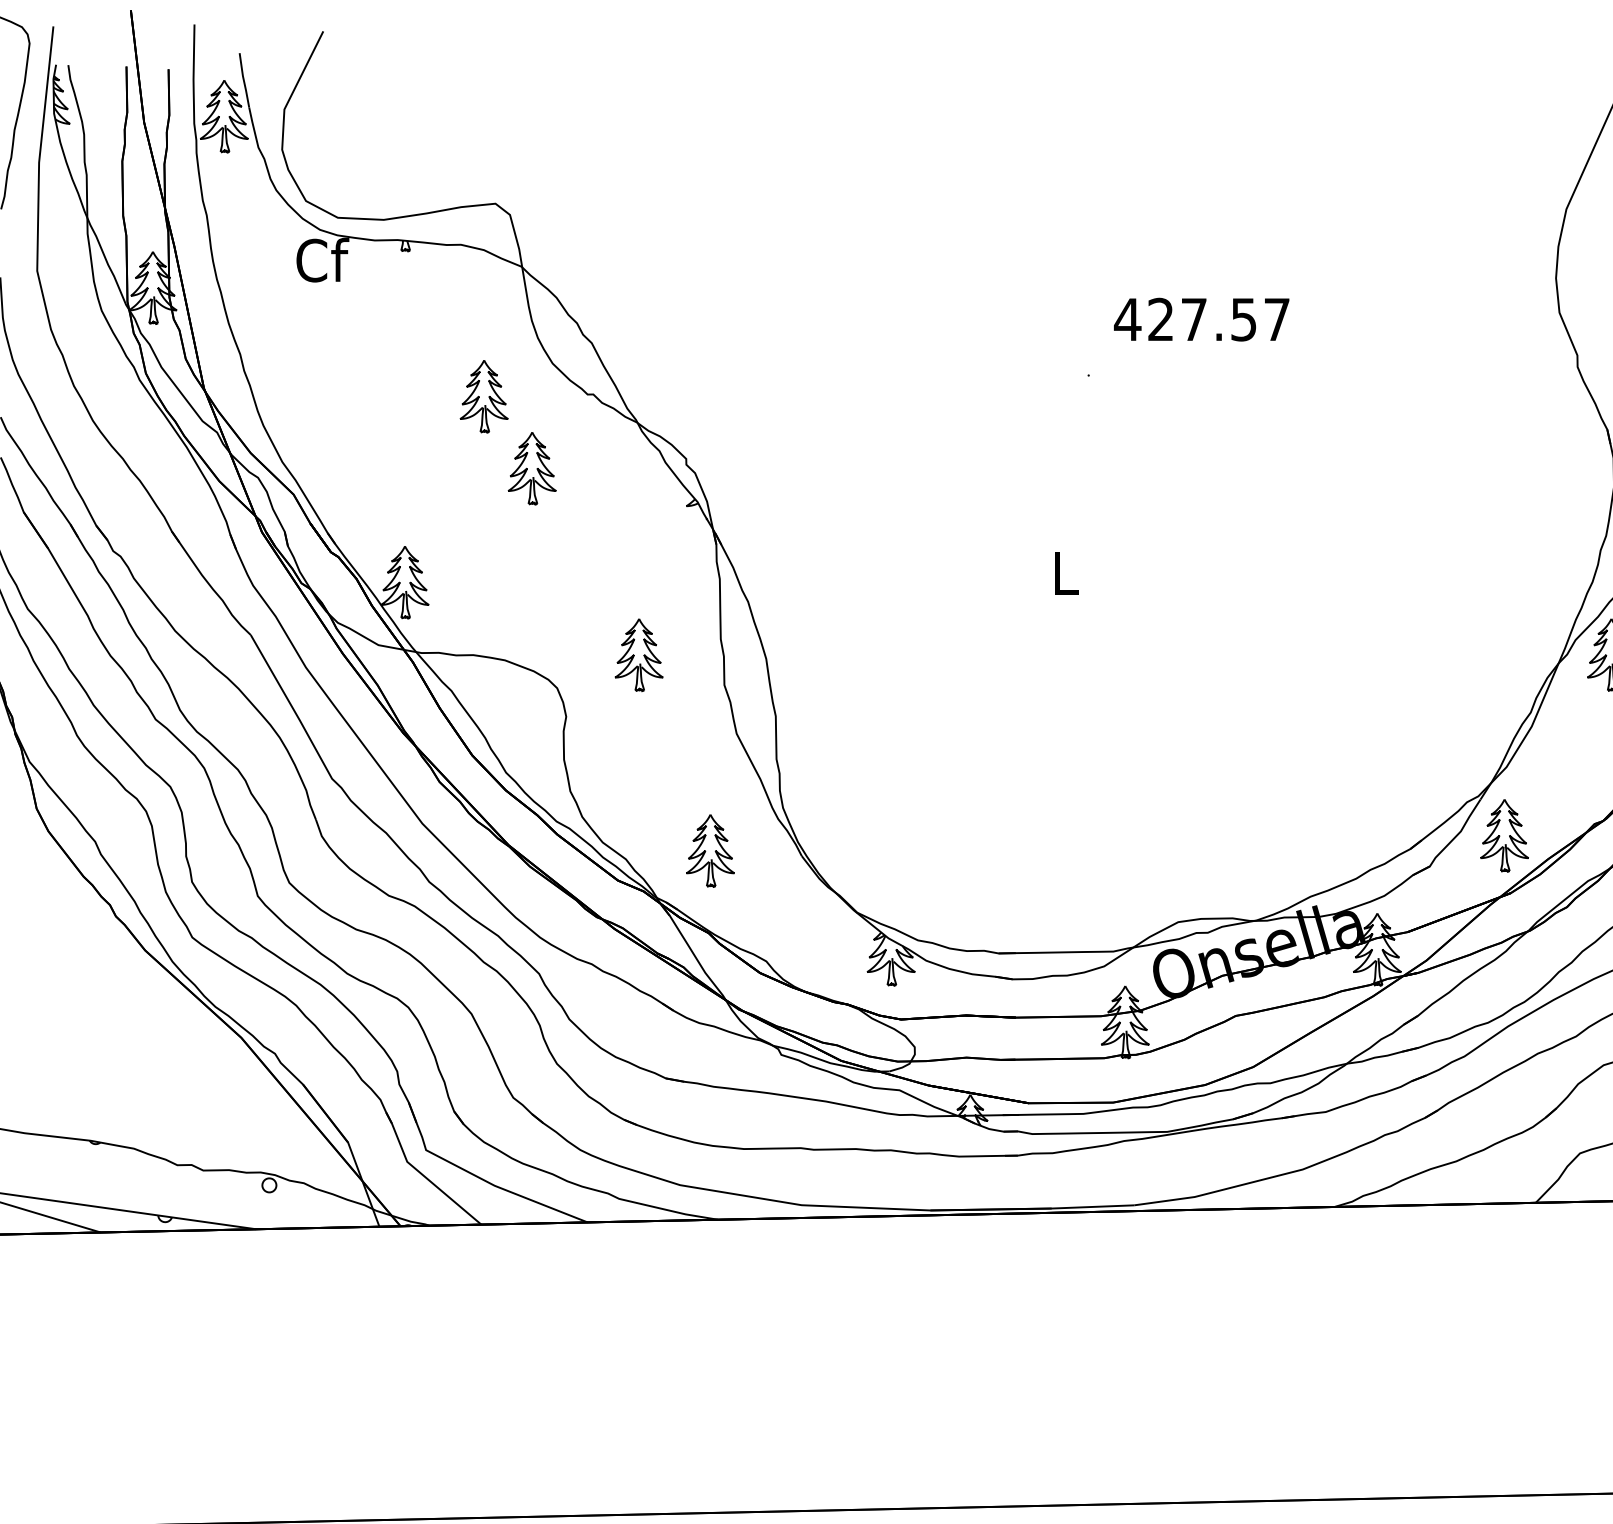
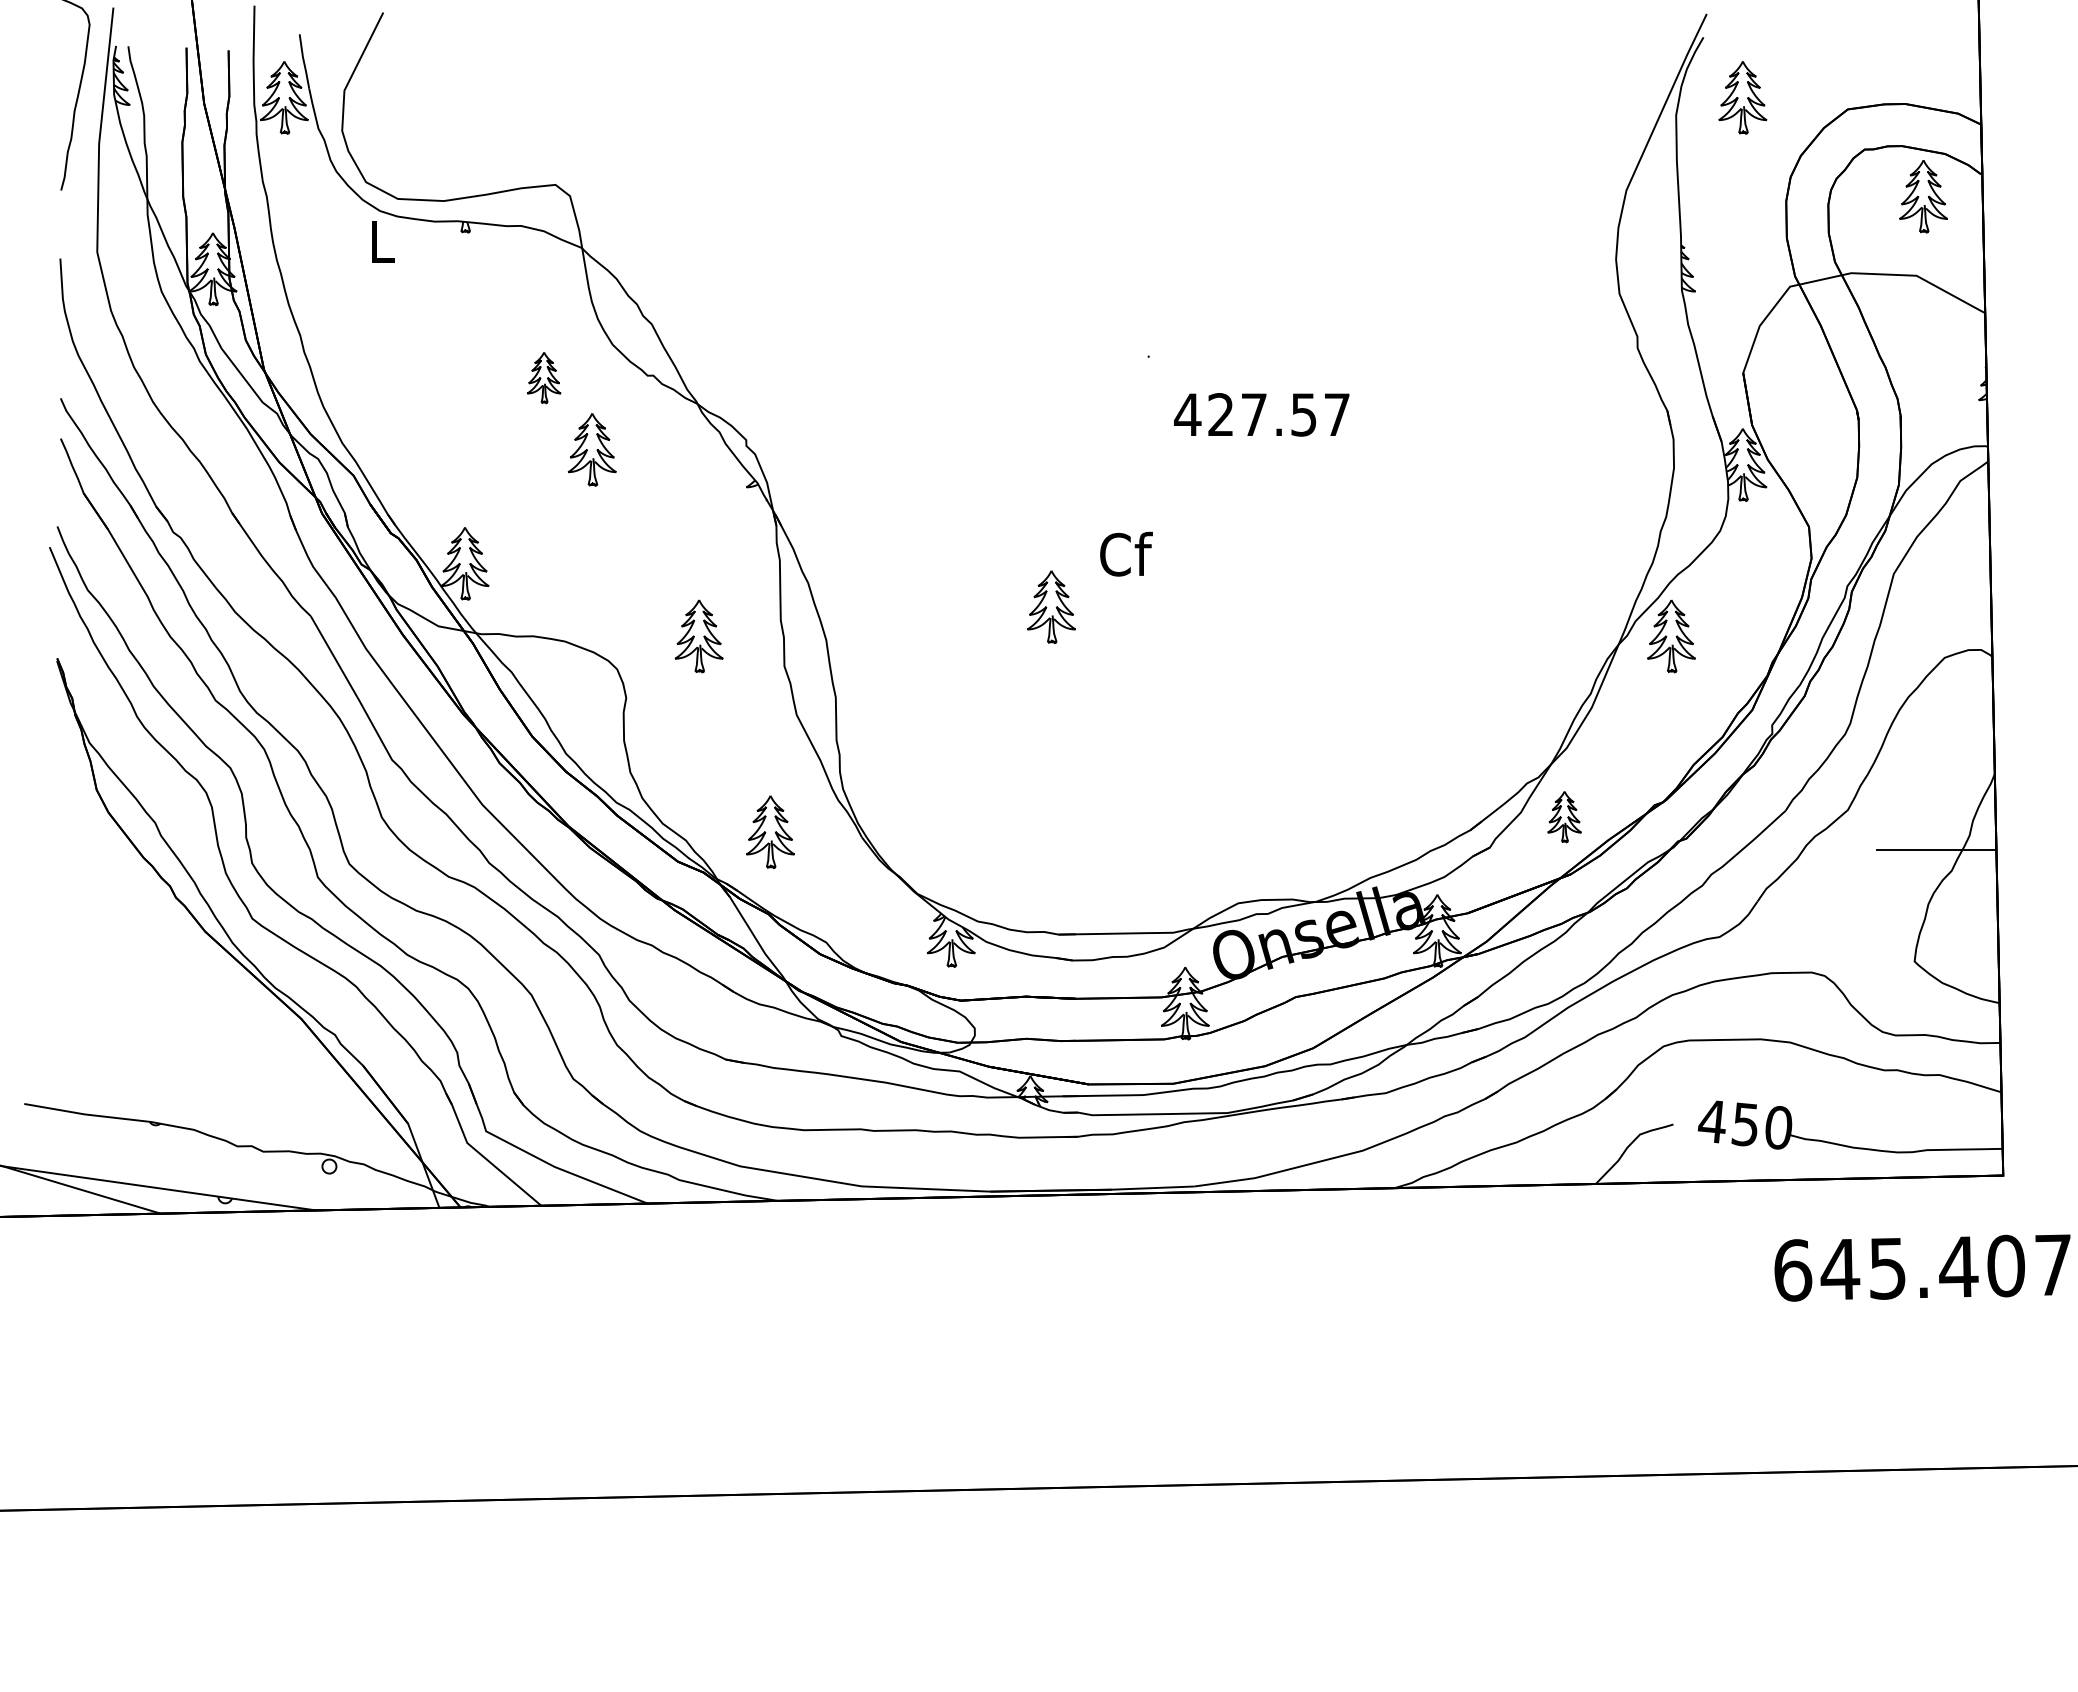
text: (322, 260) -> (382, 241), Cf -> L
text: (1201, 319) -> (1261, 414), moved
part: (483, 396) -> (543, 377), size x0.7
text: (1066, 572) -> (1126, 553), L -> Cf
part: (991, 626) -> (1051, 607), added
part: (1504, 835) -> (1564, 816), size x0.7

